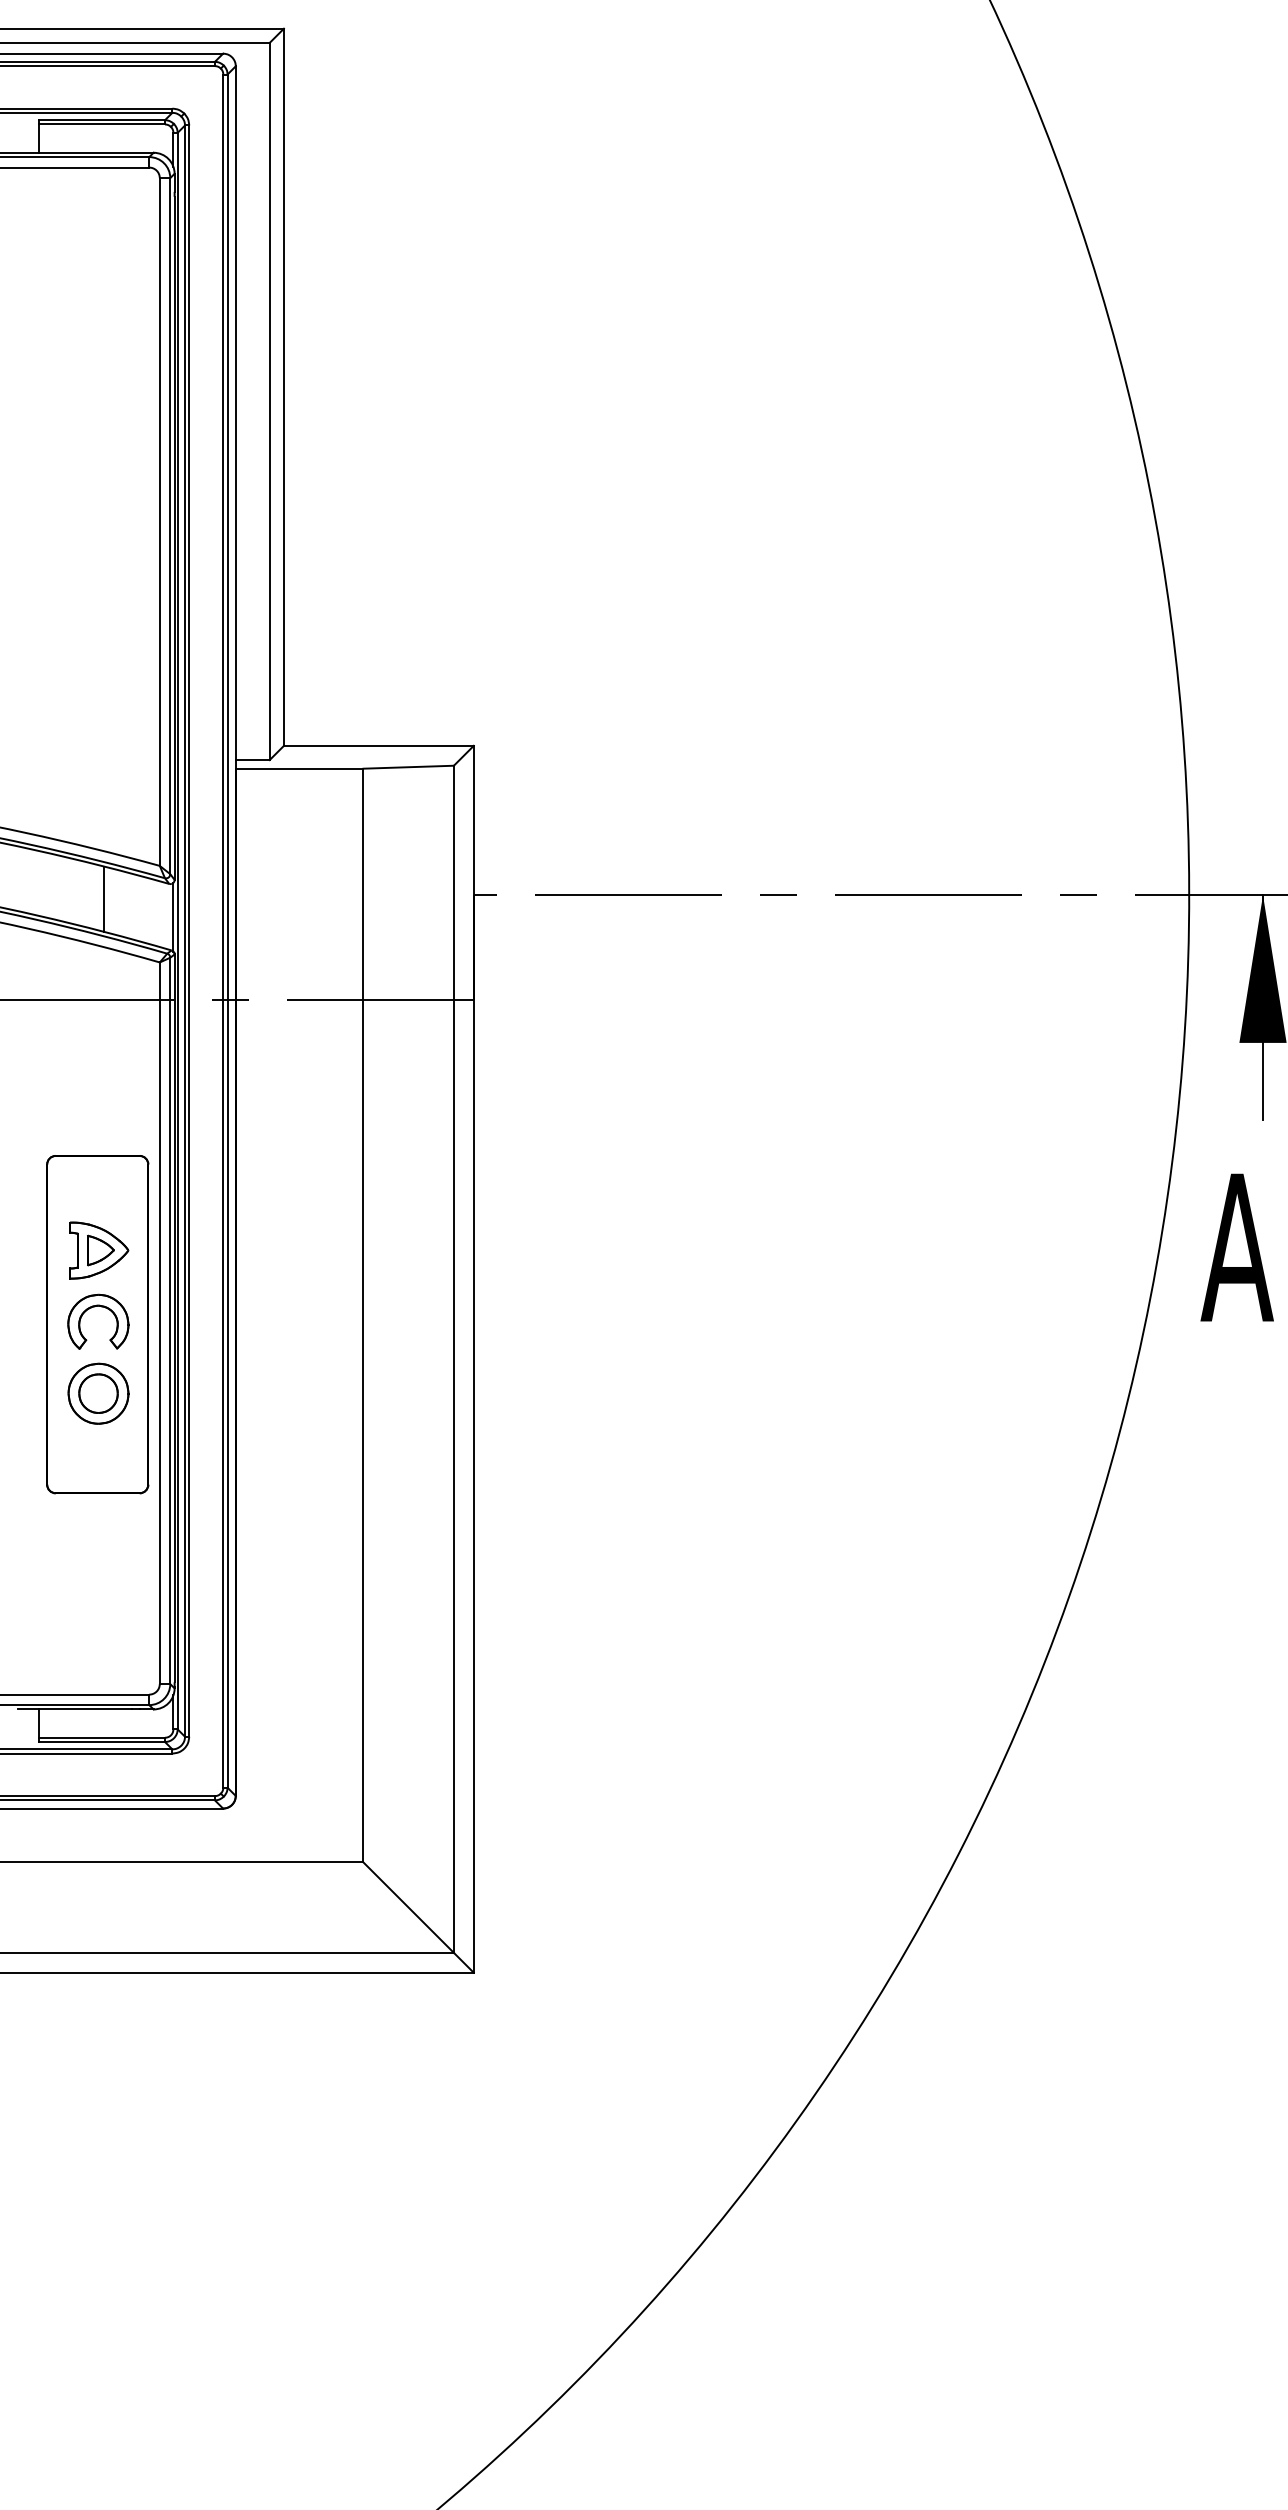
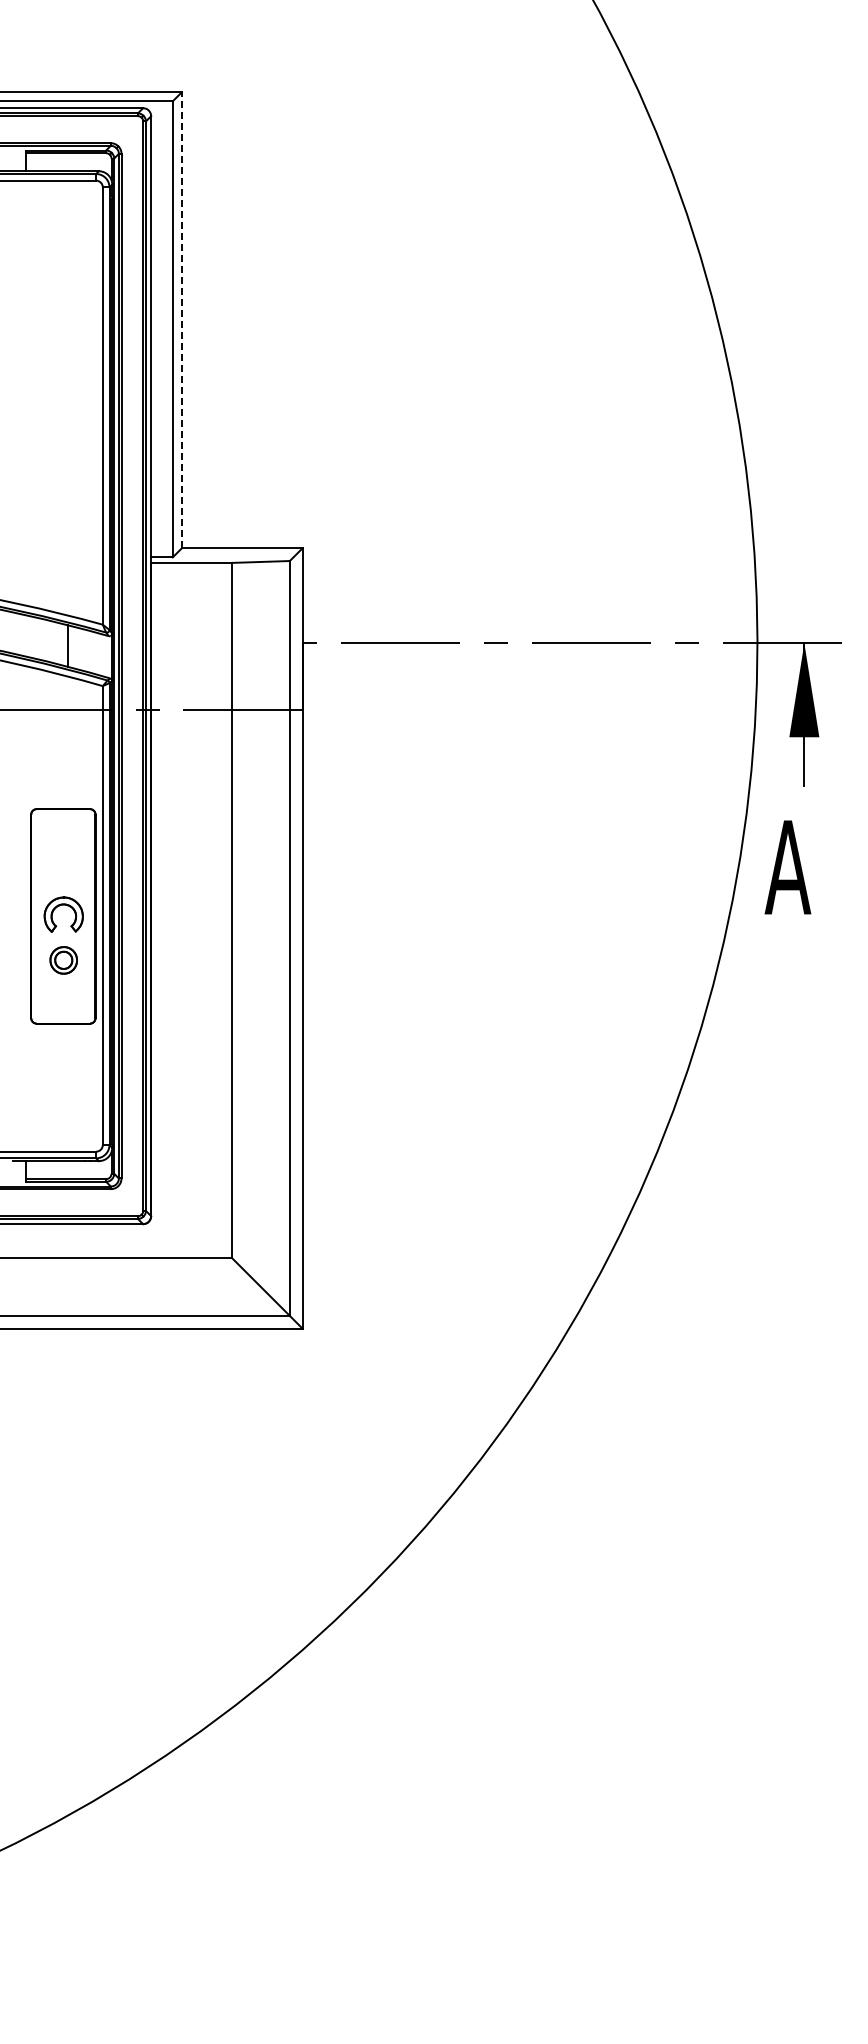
line: (283, 385) -> (181, 319), solid -> dashed
part: (99, 1250) -> (64, 869), removed
part: (97, 1393) -> (63, 960), size x0.7

